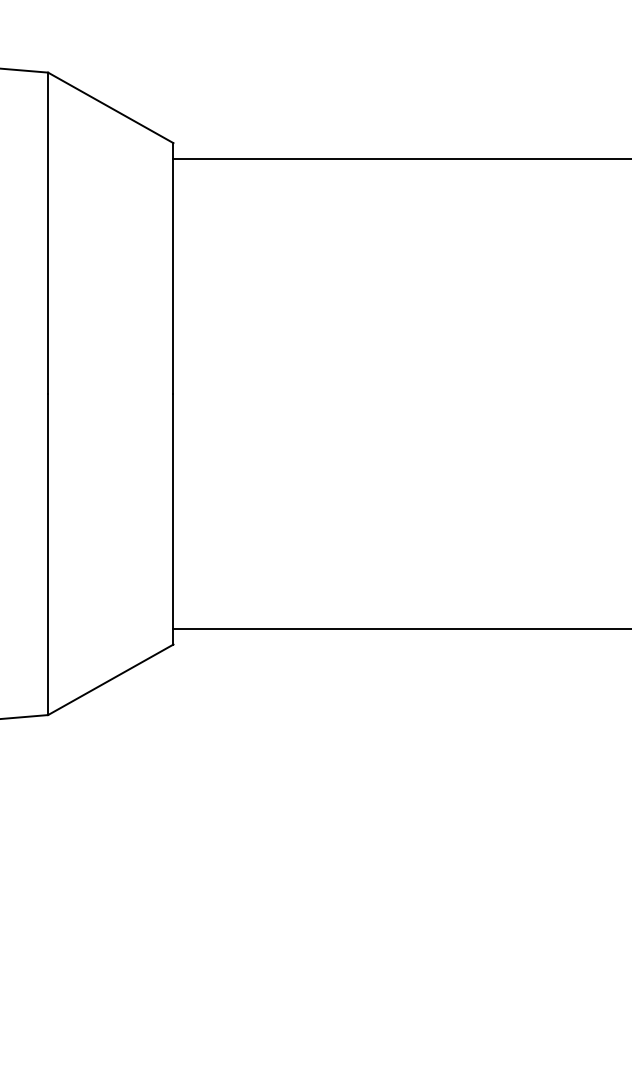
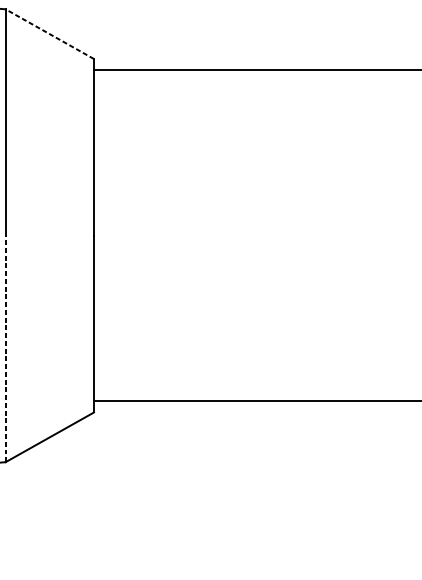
line: (110, 107) -> (49, 33), solid -> dashed
line: (48, 554) -> (5, 349), solid -> dashed

